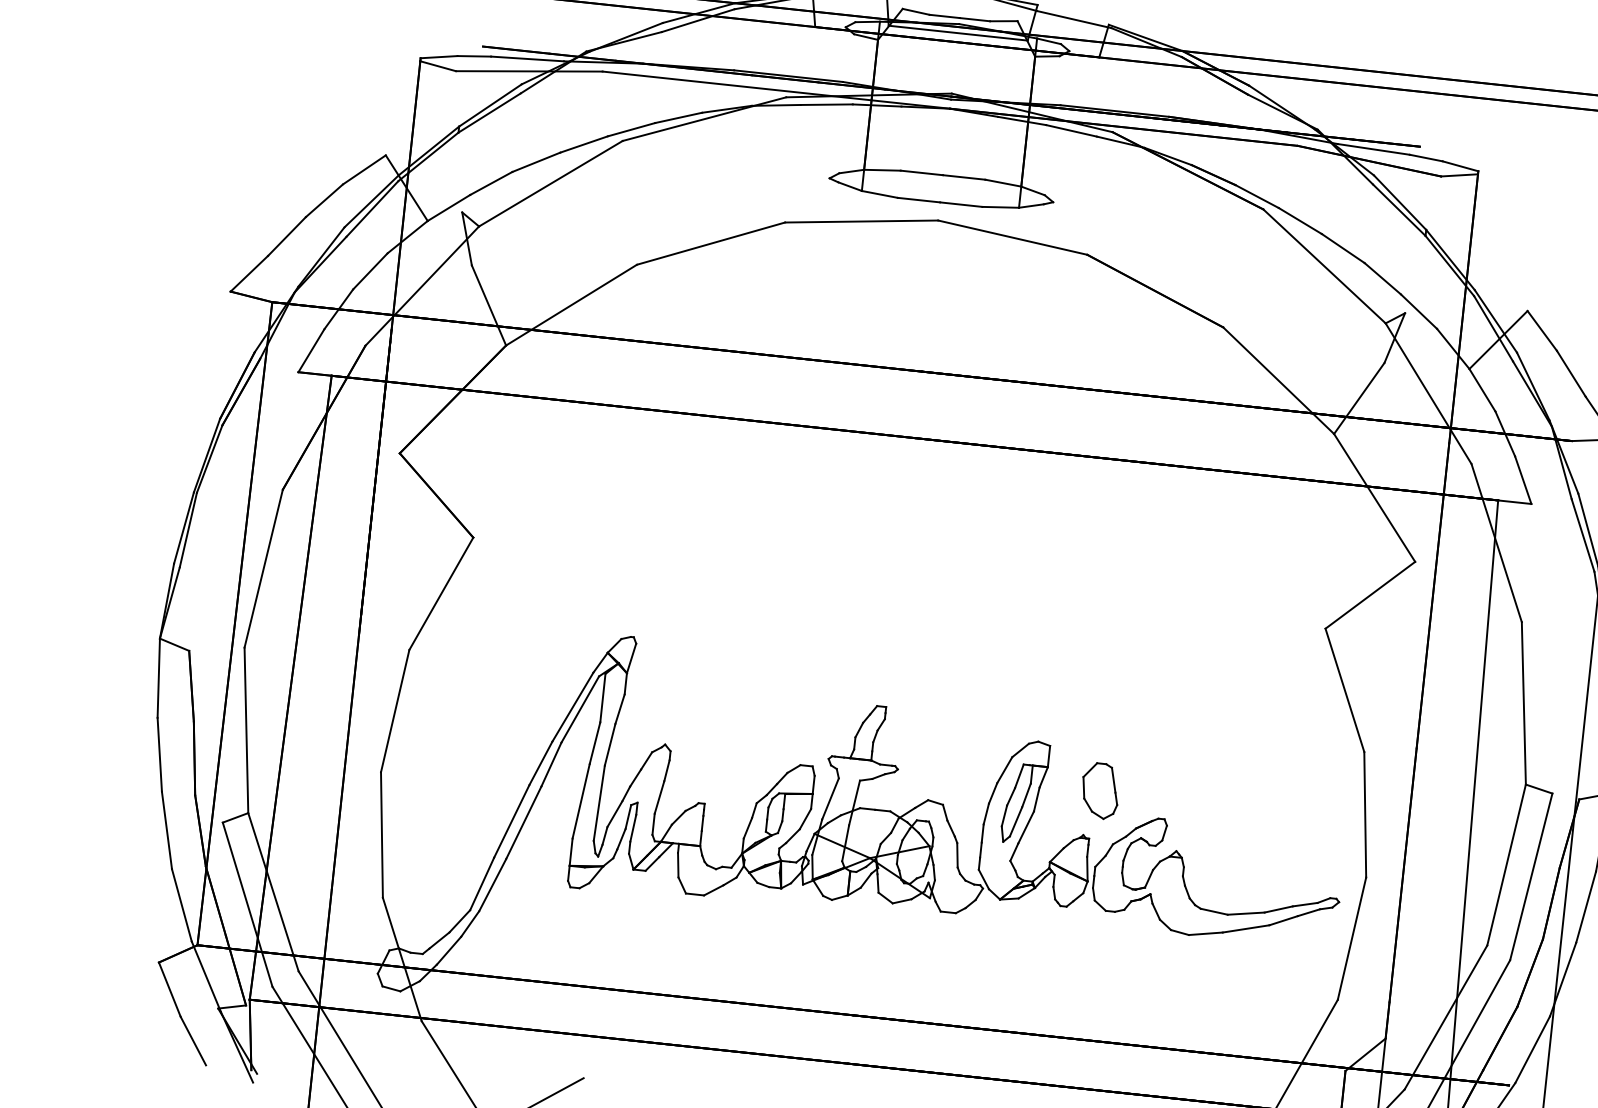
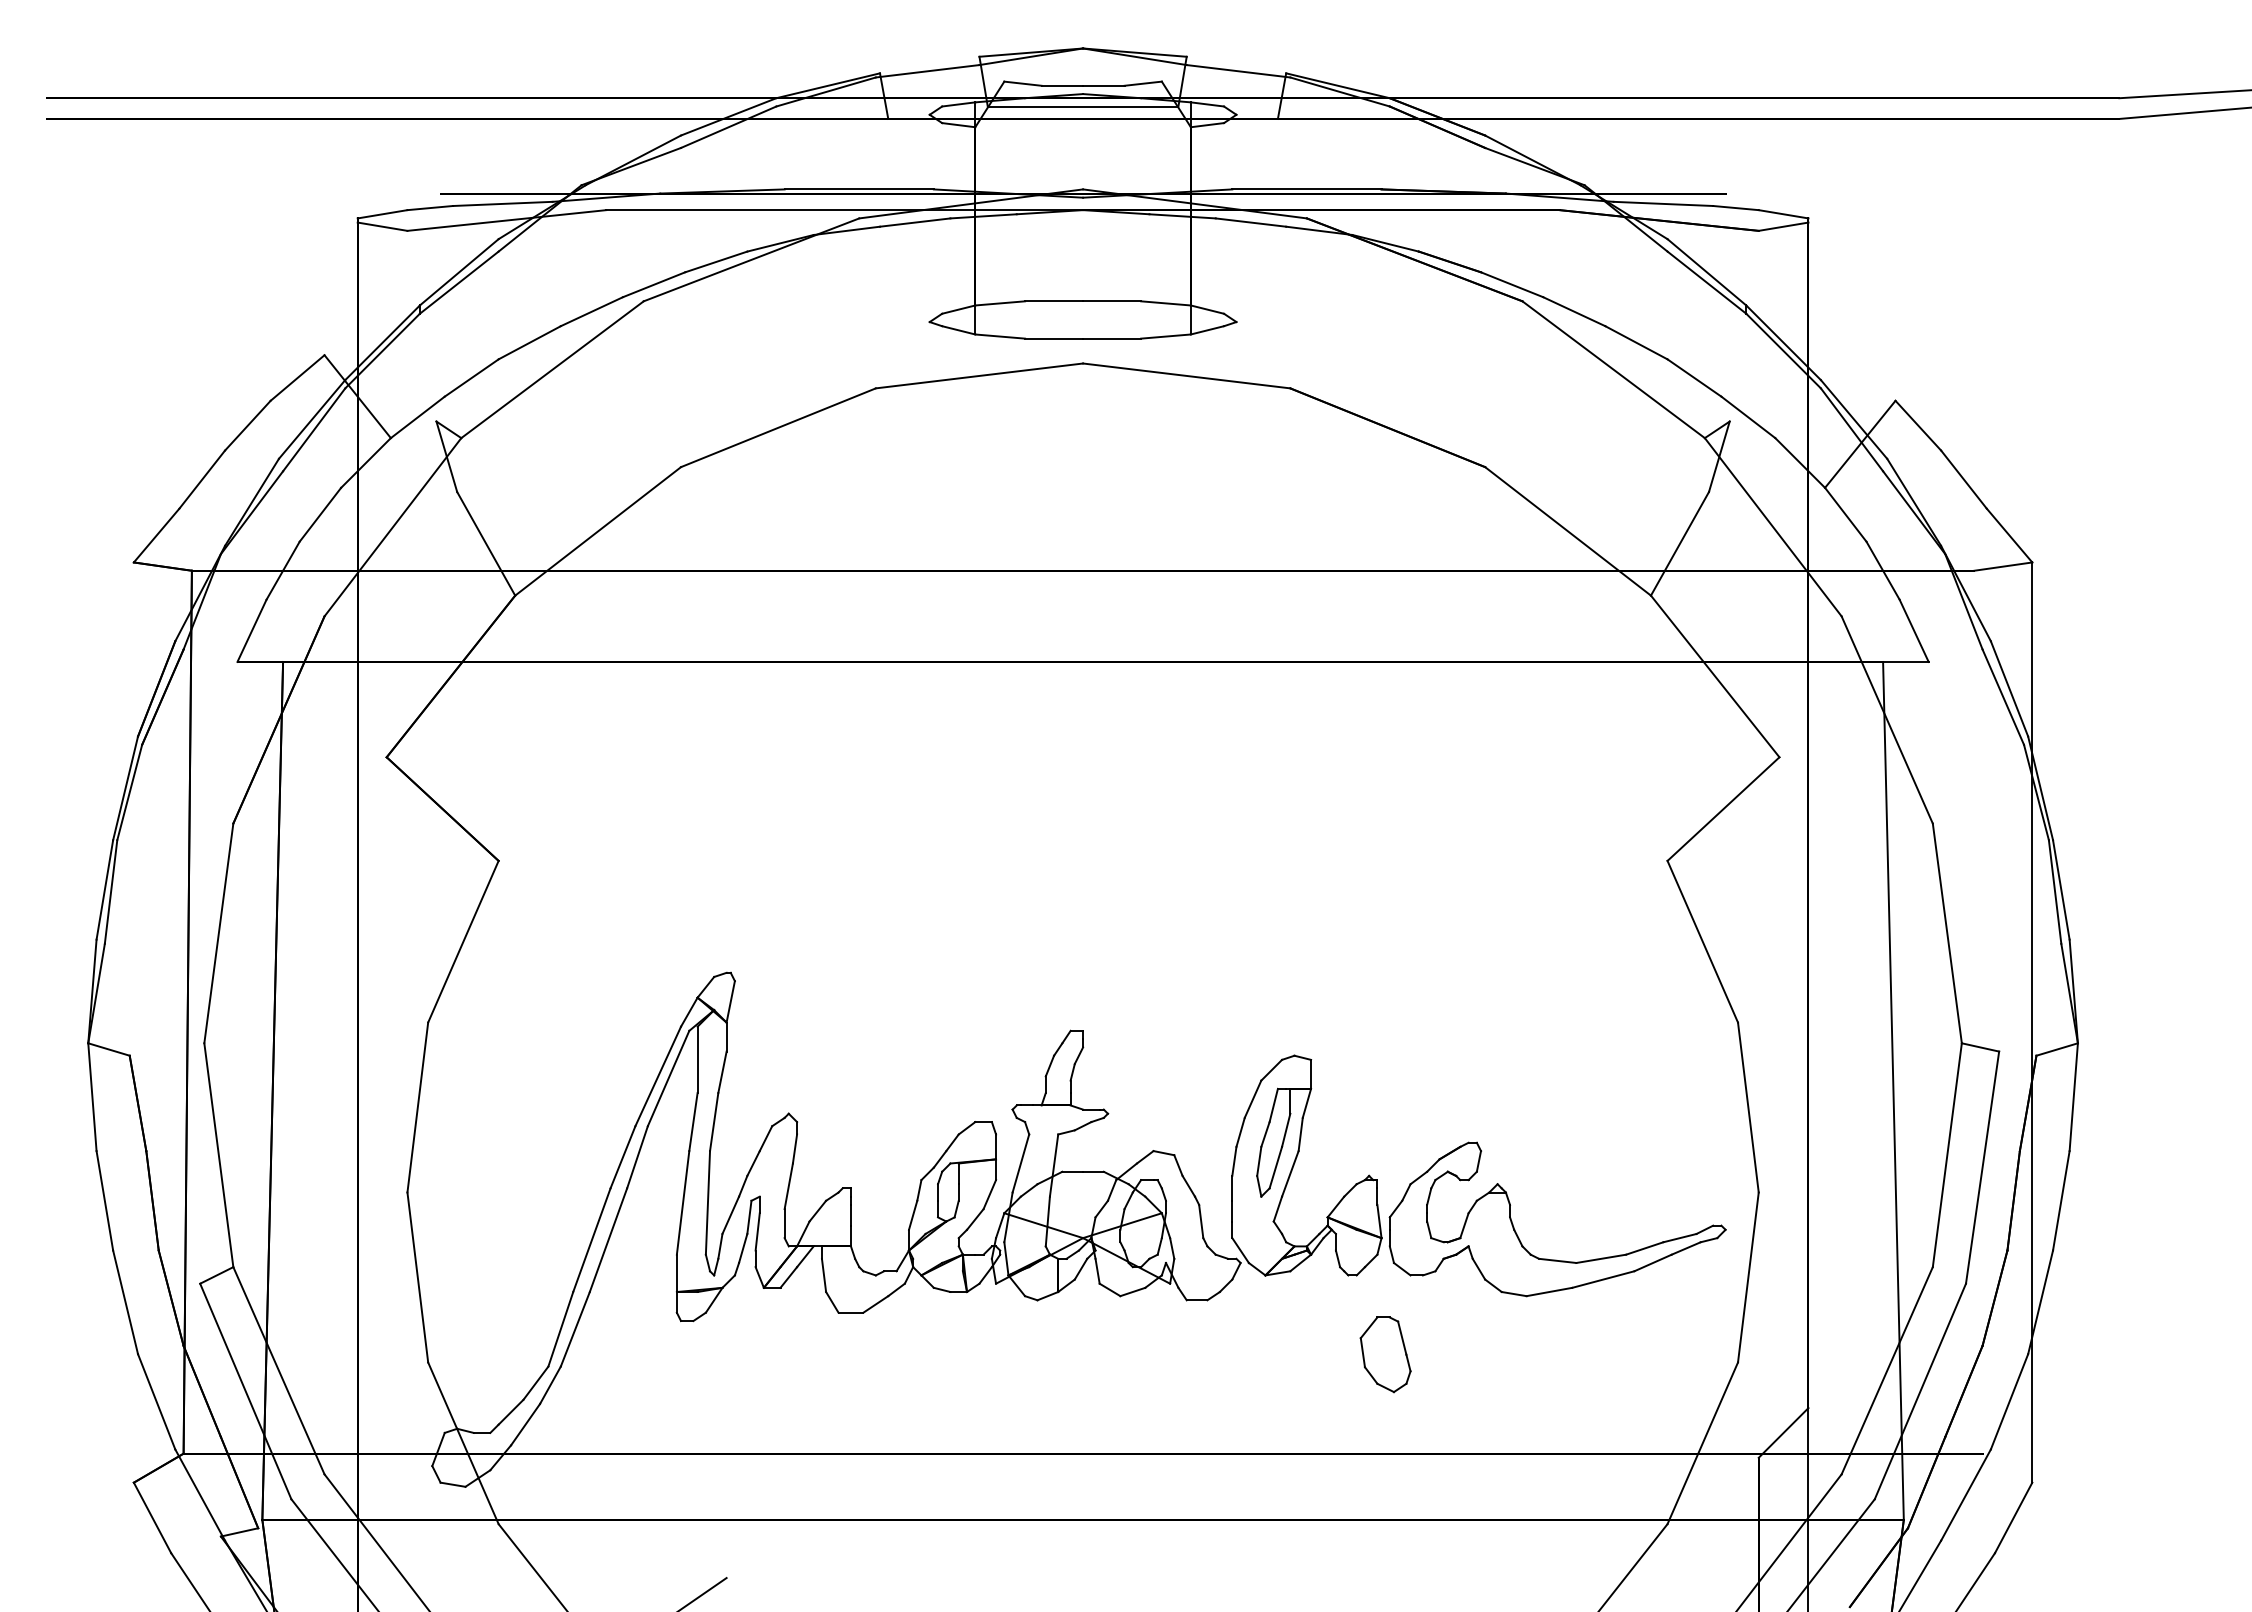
part: (1100, 790) -> (1385, 1354), moved

